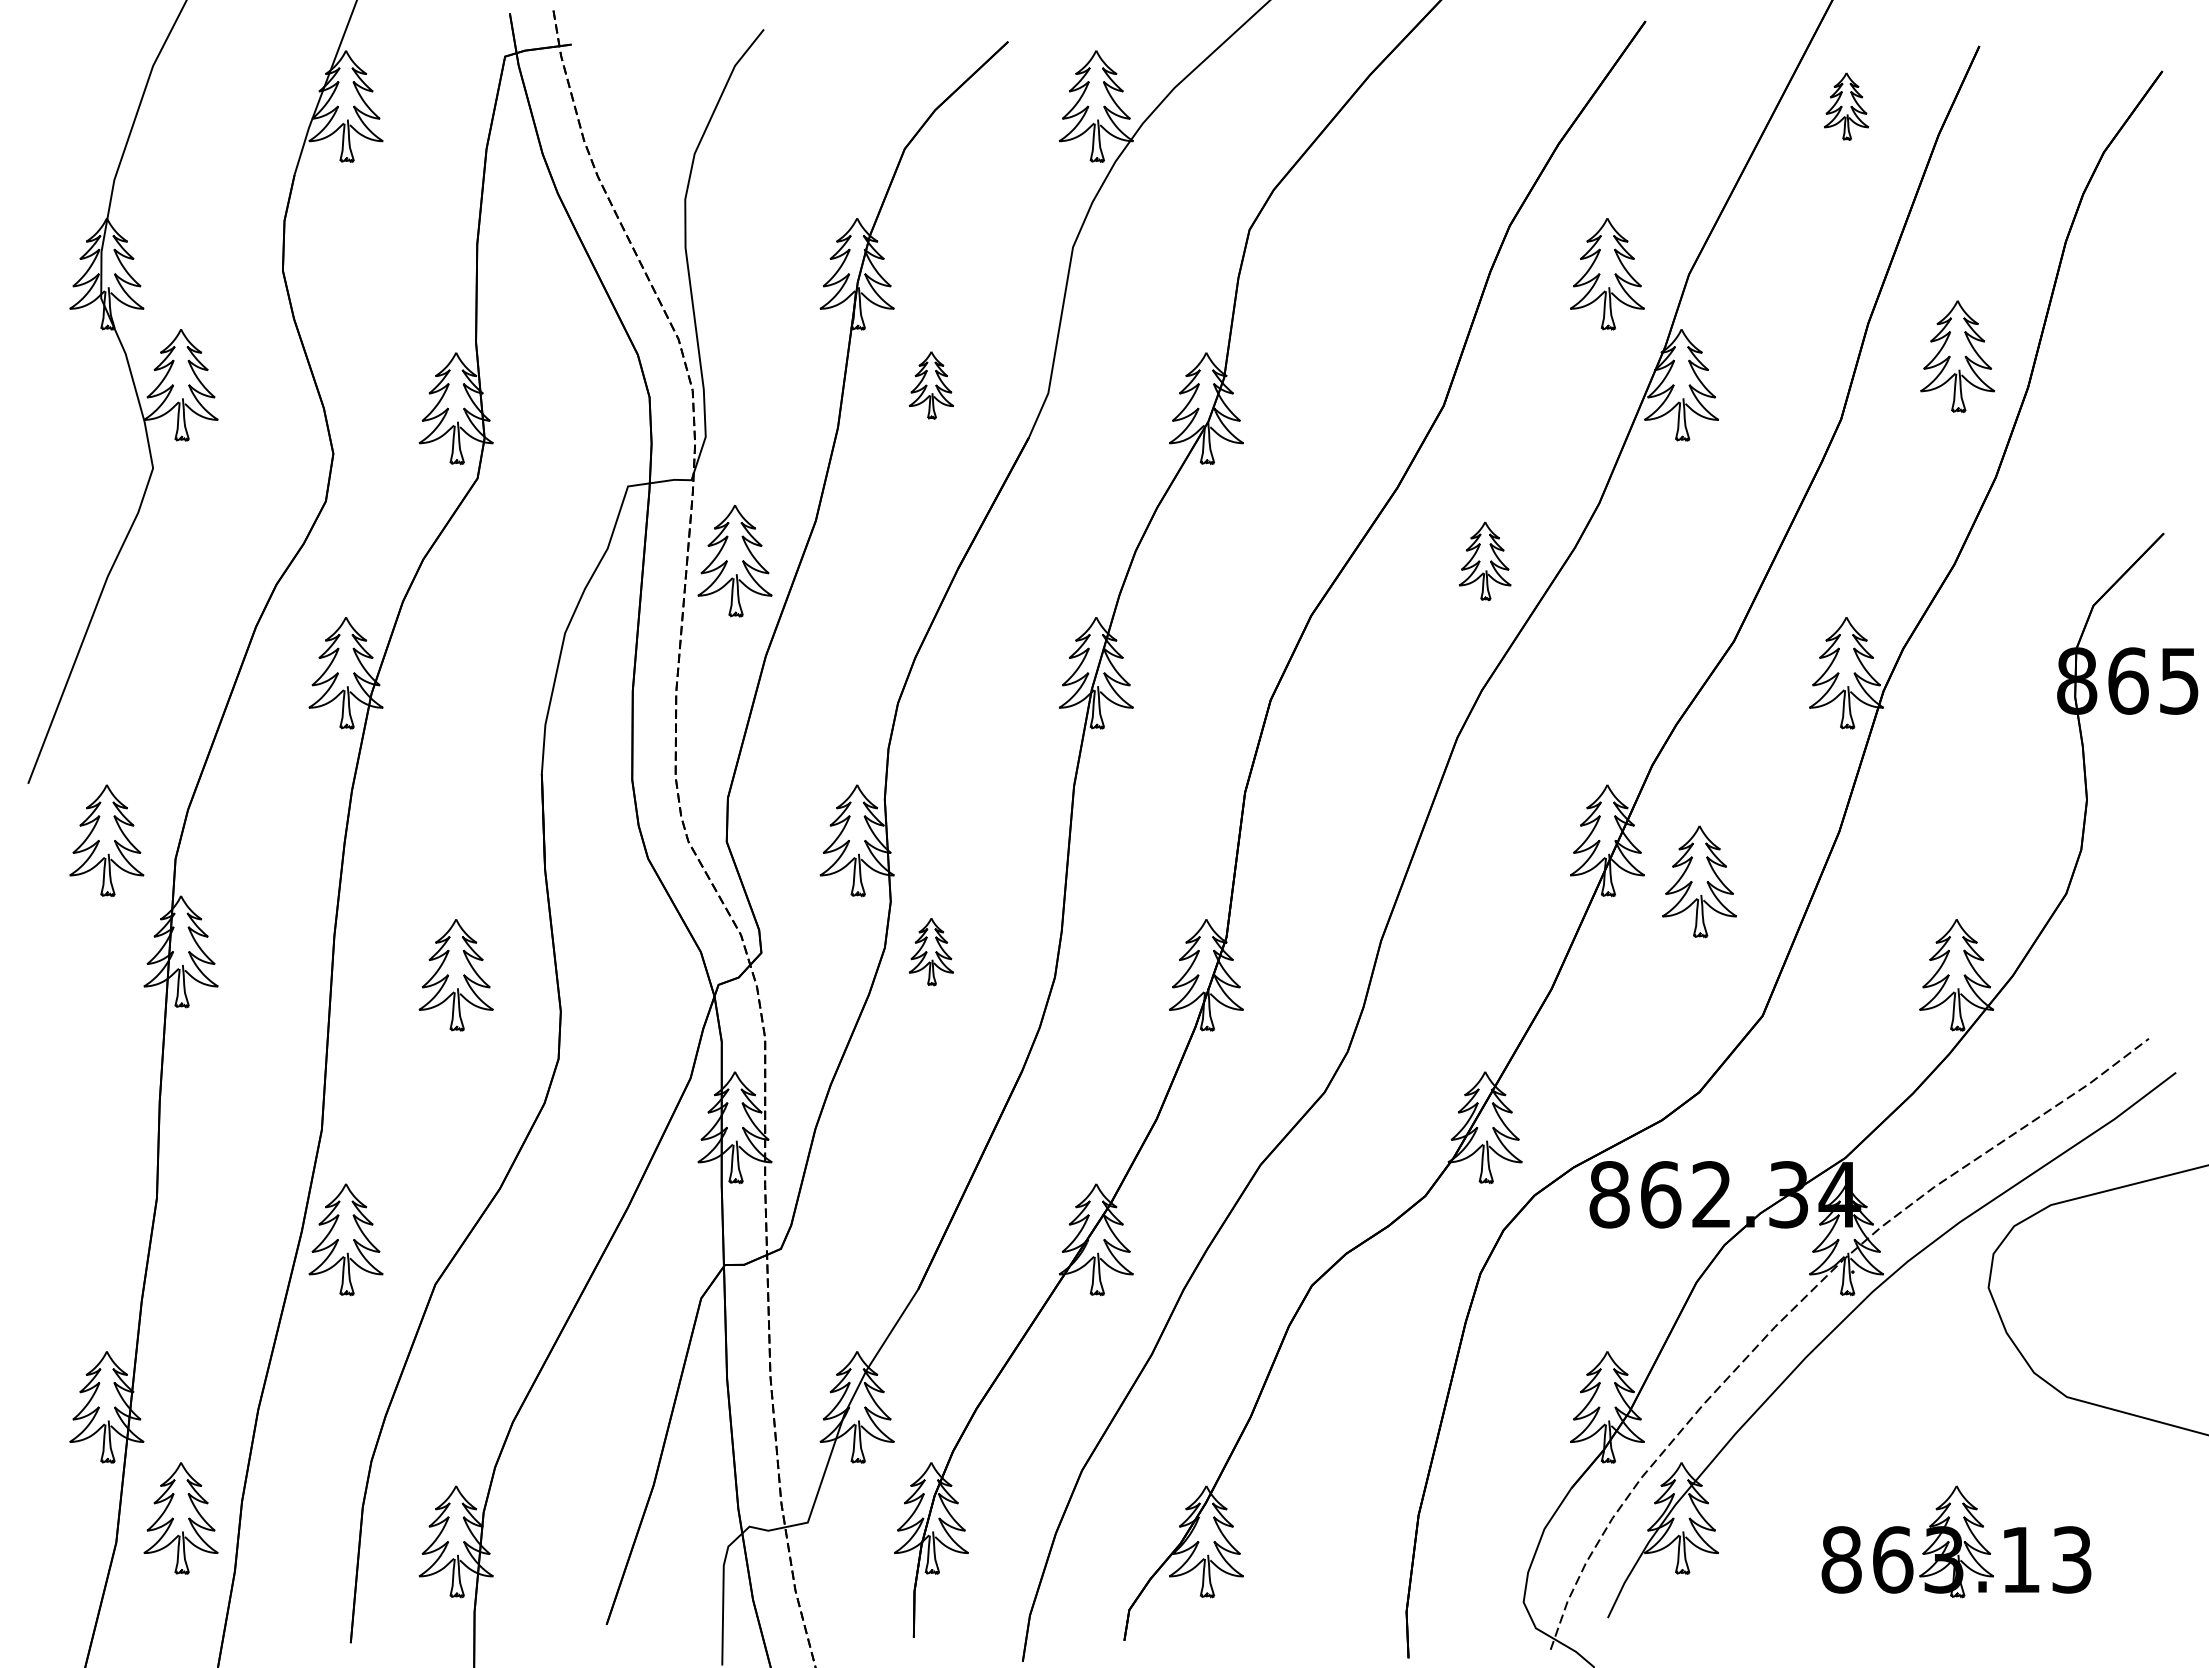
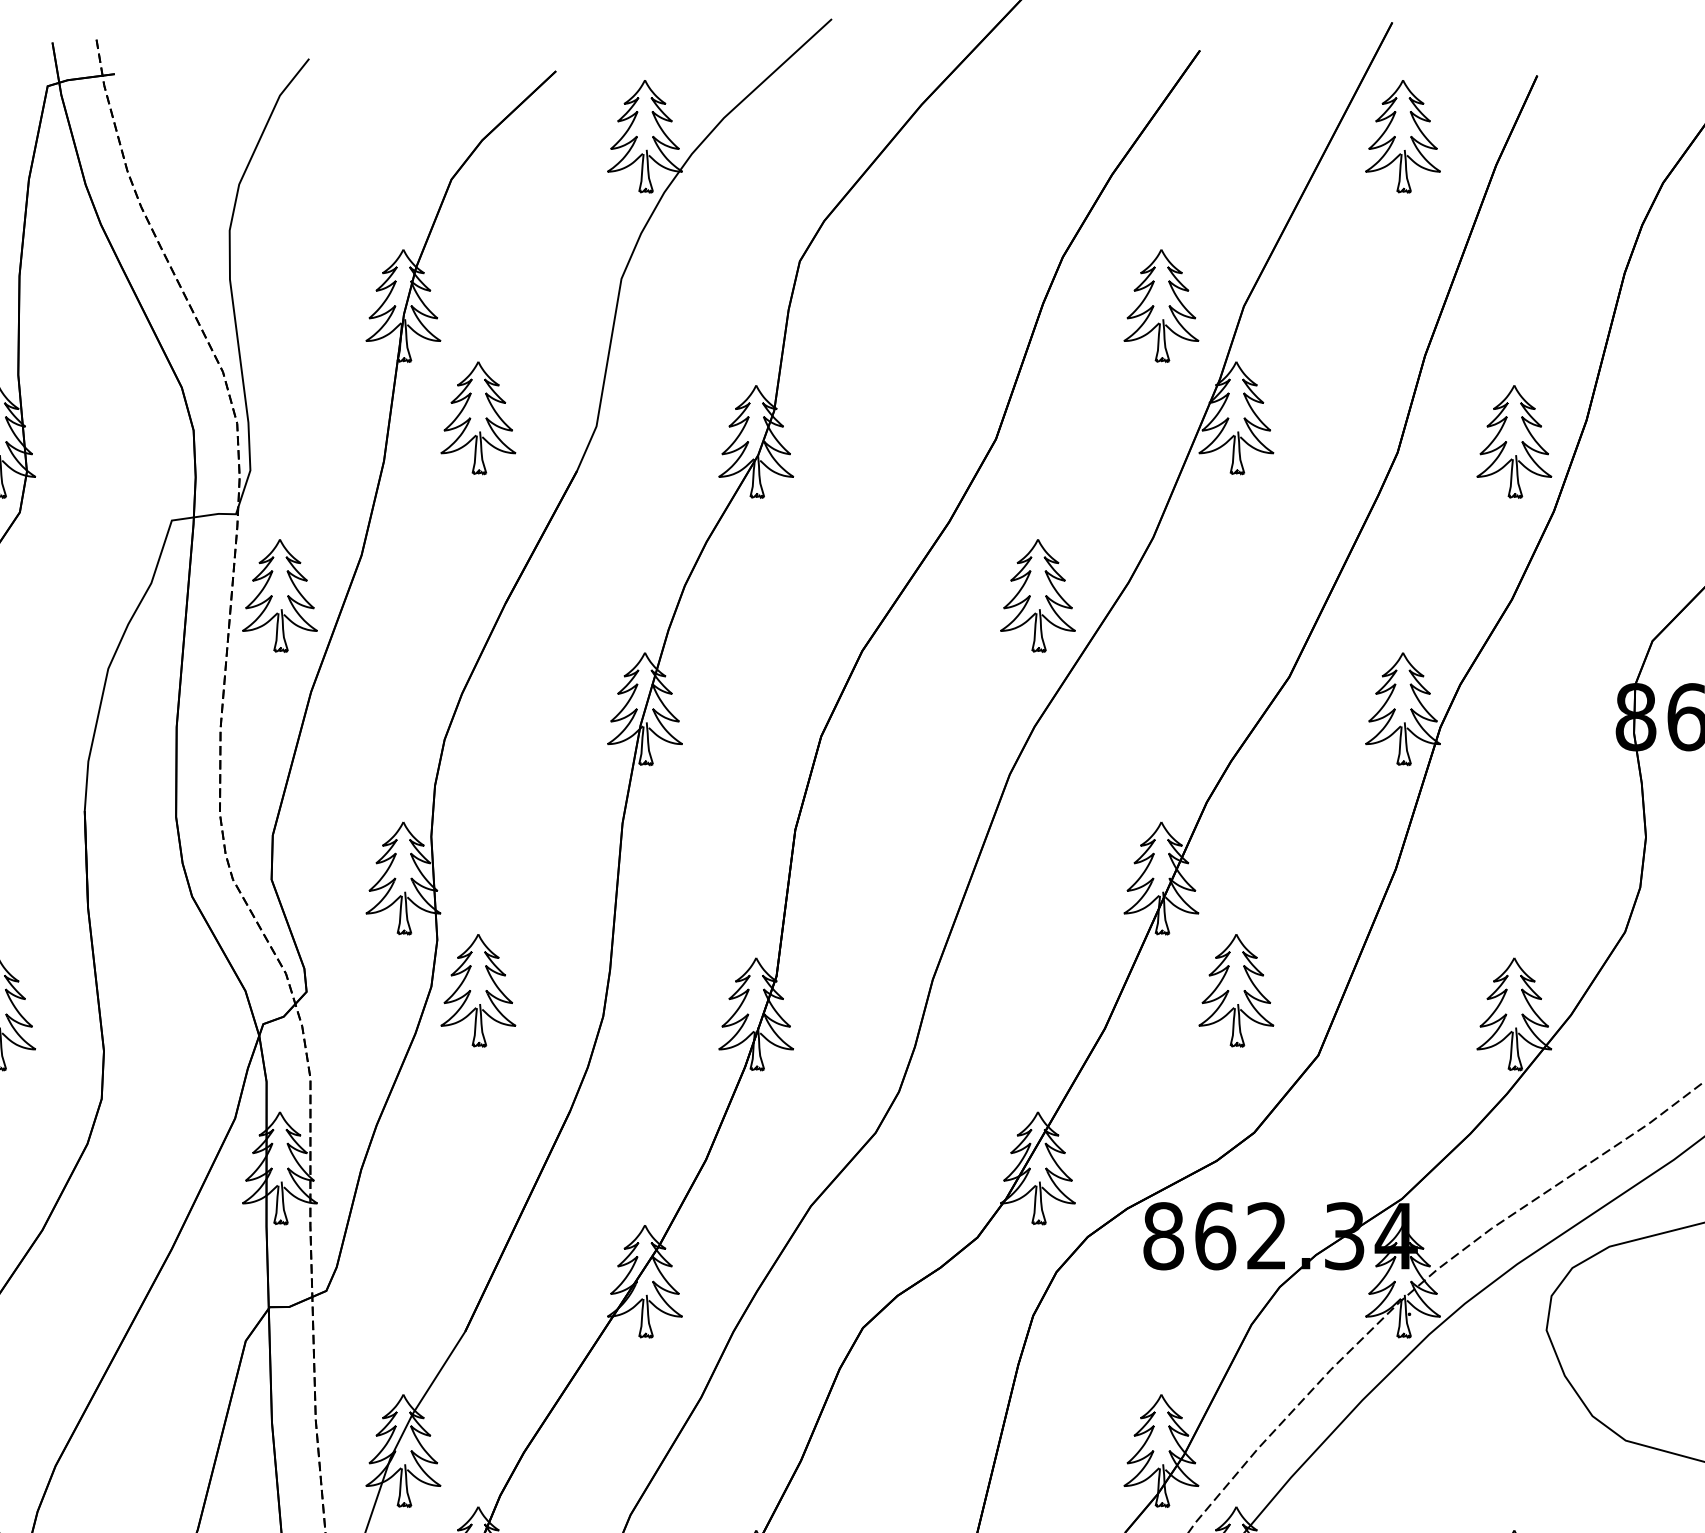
part: (1846, 106) -> (1403, 136), size x1.67
part: (1957, 356) -> (1514, 441), moved
part: (931, 385) -> (478, 418), size x1.67
part: (1484, 561) -> (1037, 596), size x1.43
part: (1699, 881) -> (1236, 990), moved
part: (931, 951) -> (478, 990), size x1.67

